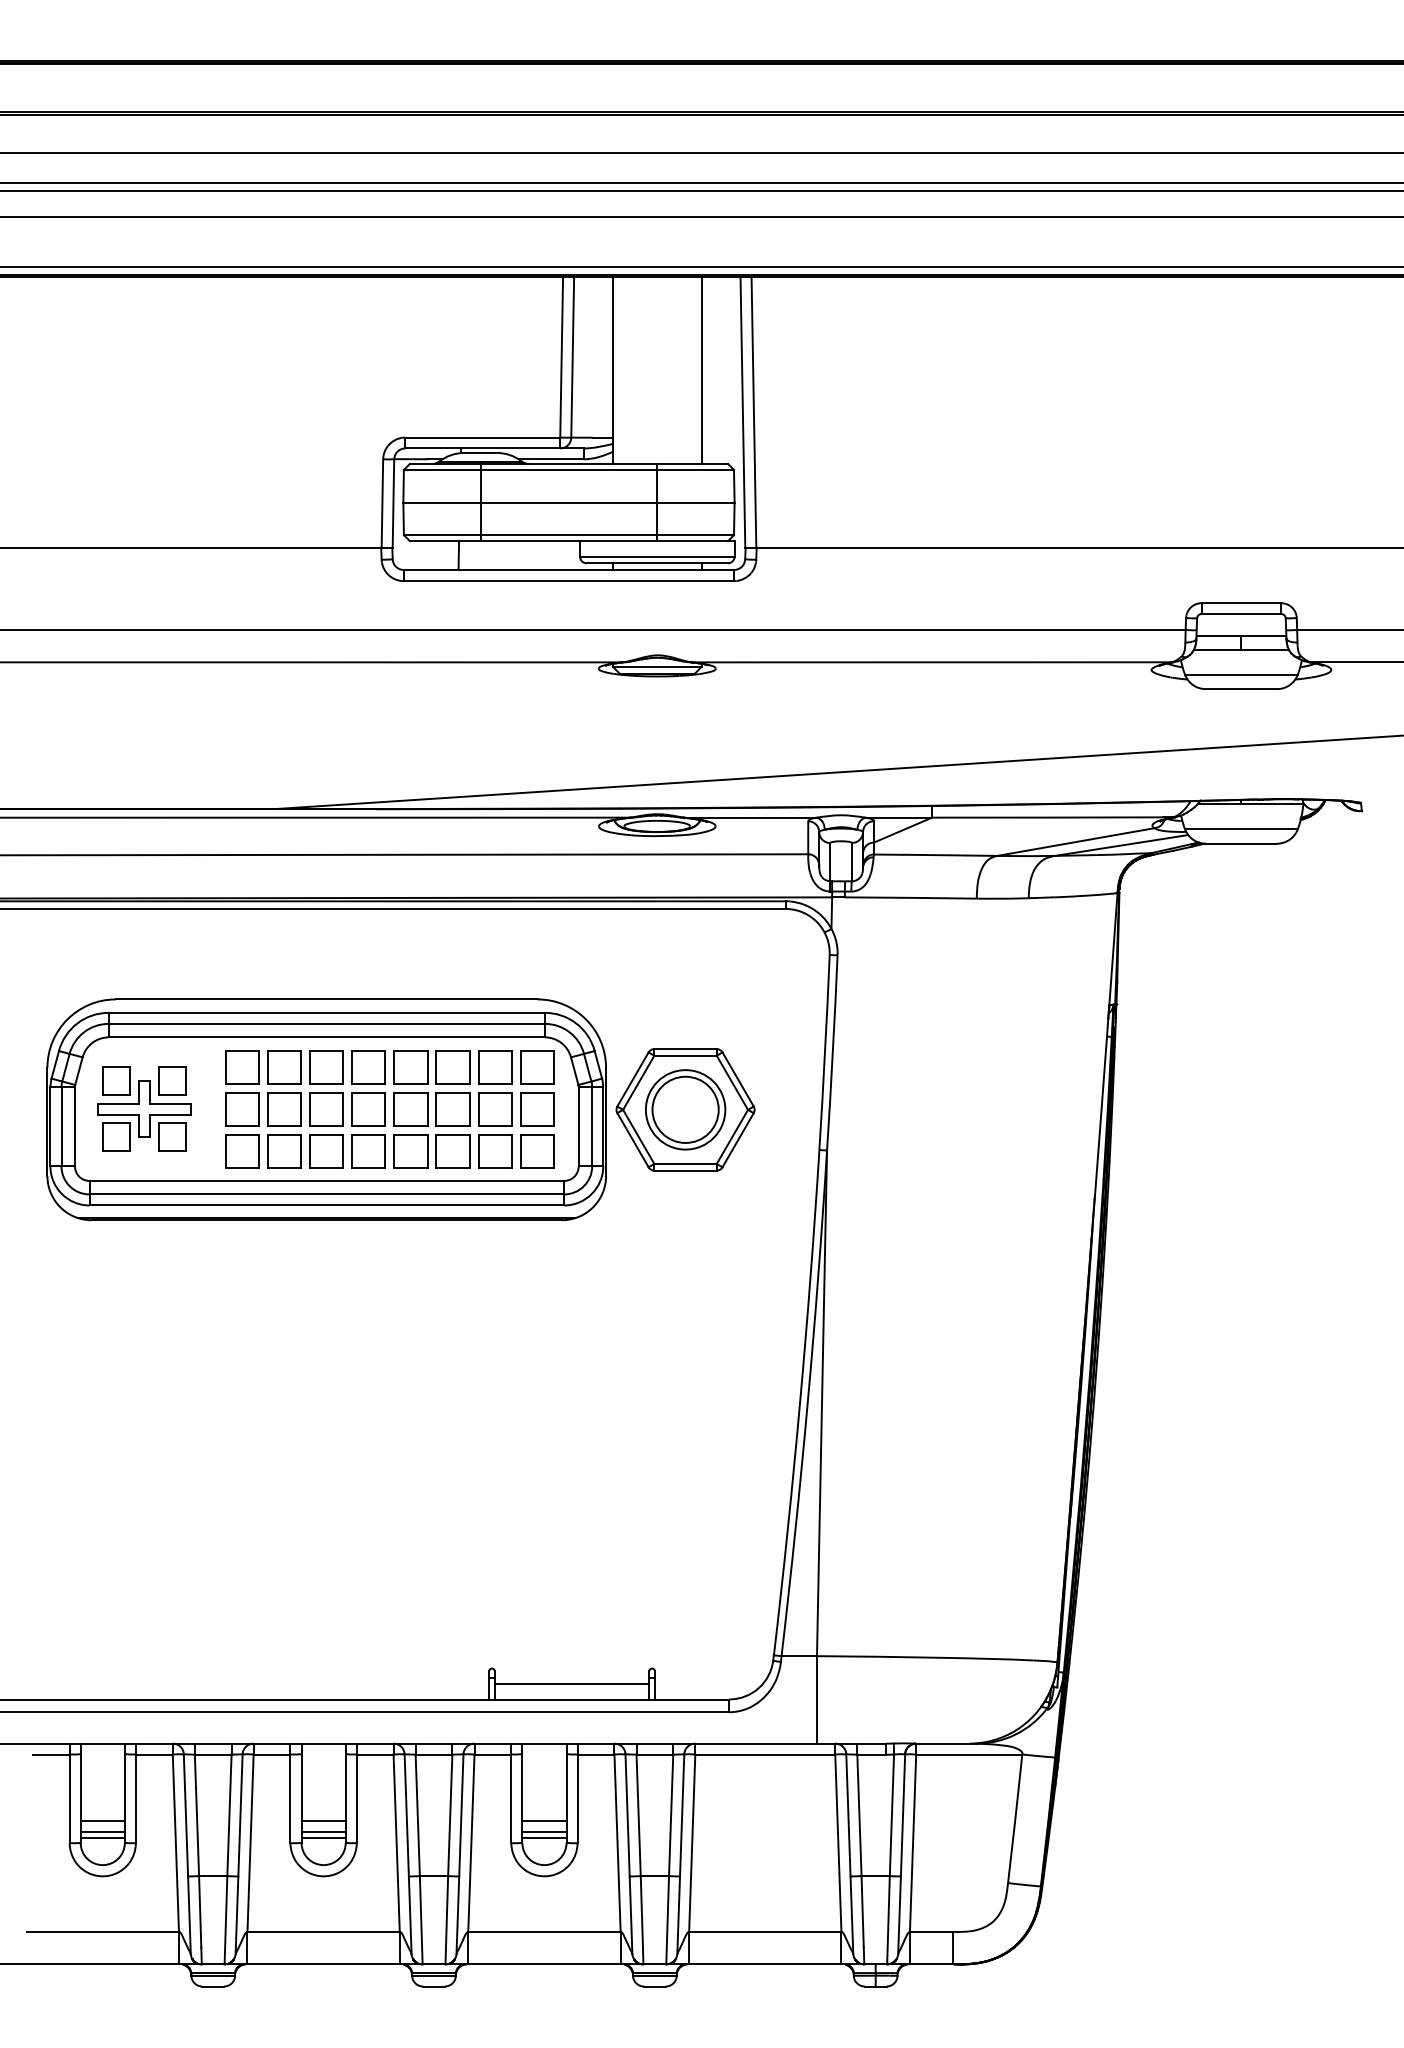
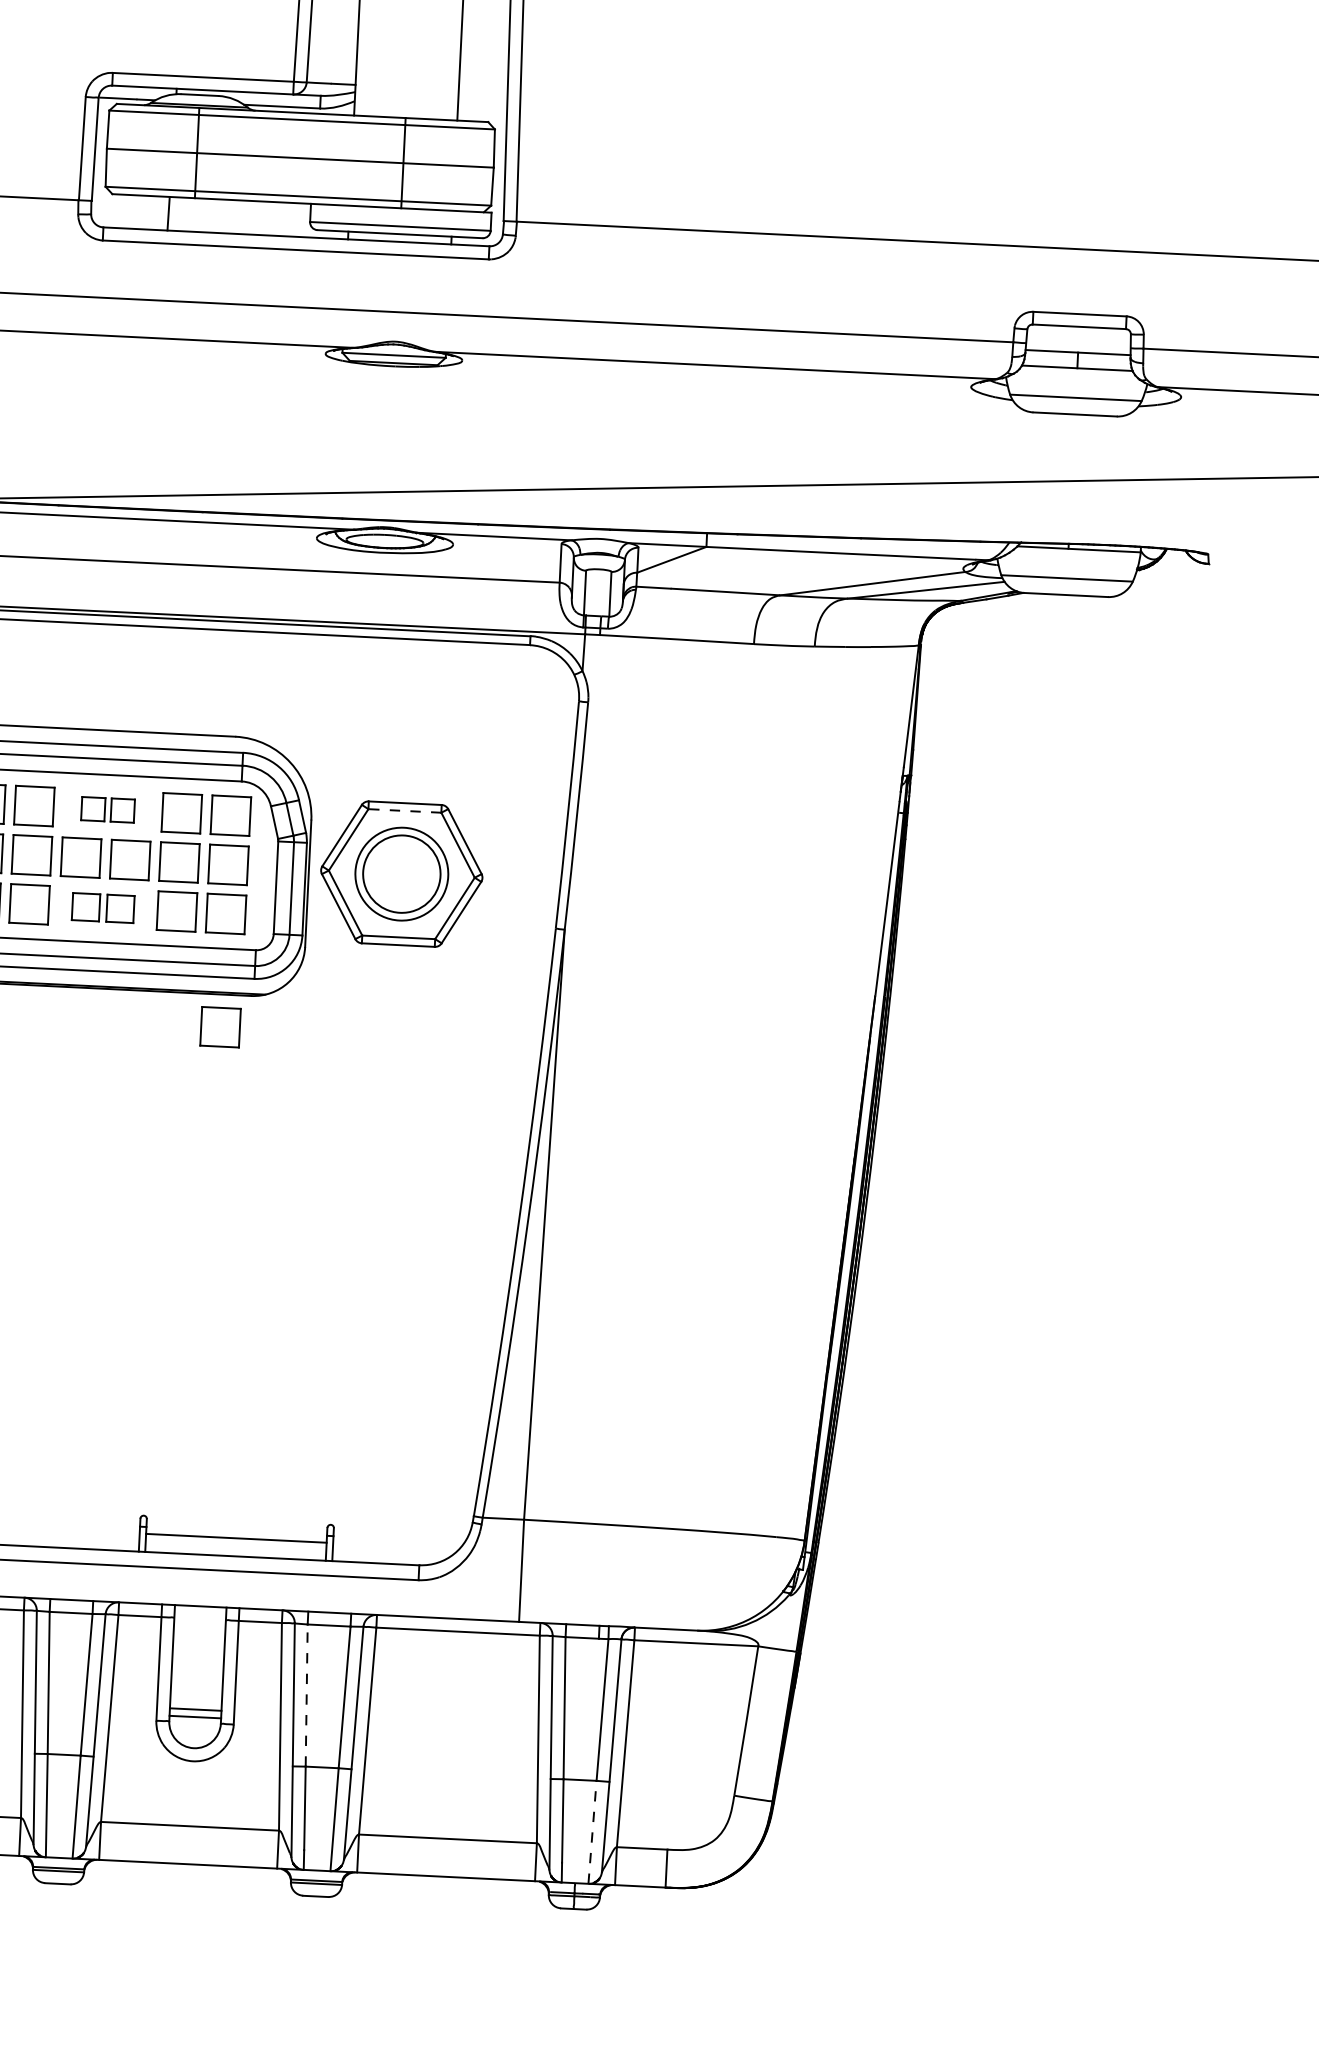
line: (685, 1055) -> (404, 810), solid -> dashed
part: (431, 1067) -> (107, 810), size x0.6
part: (431, 1151) -> (102, 908), size x0.7
part: (537, 1248) -> (220, 1027), added
line: (638, 1815) -> (306, 1695), solid -> dashed
line: (544, 1820) -> (196, 1696), removed
line: (888, 1919) -> (592, 1831), solid -> dashed

